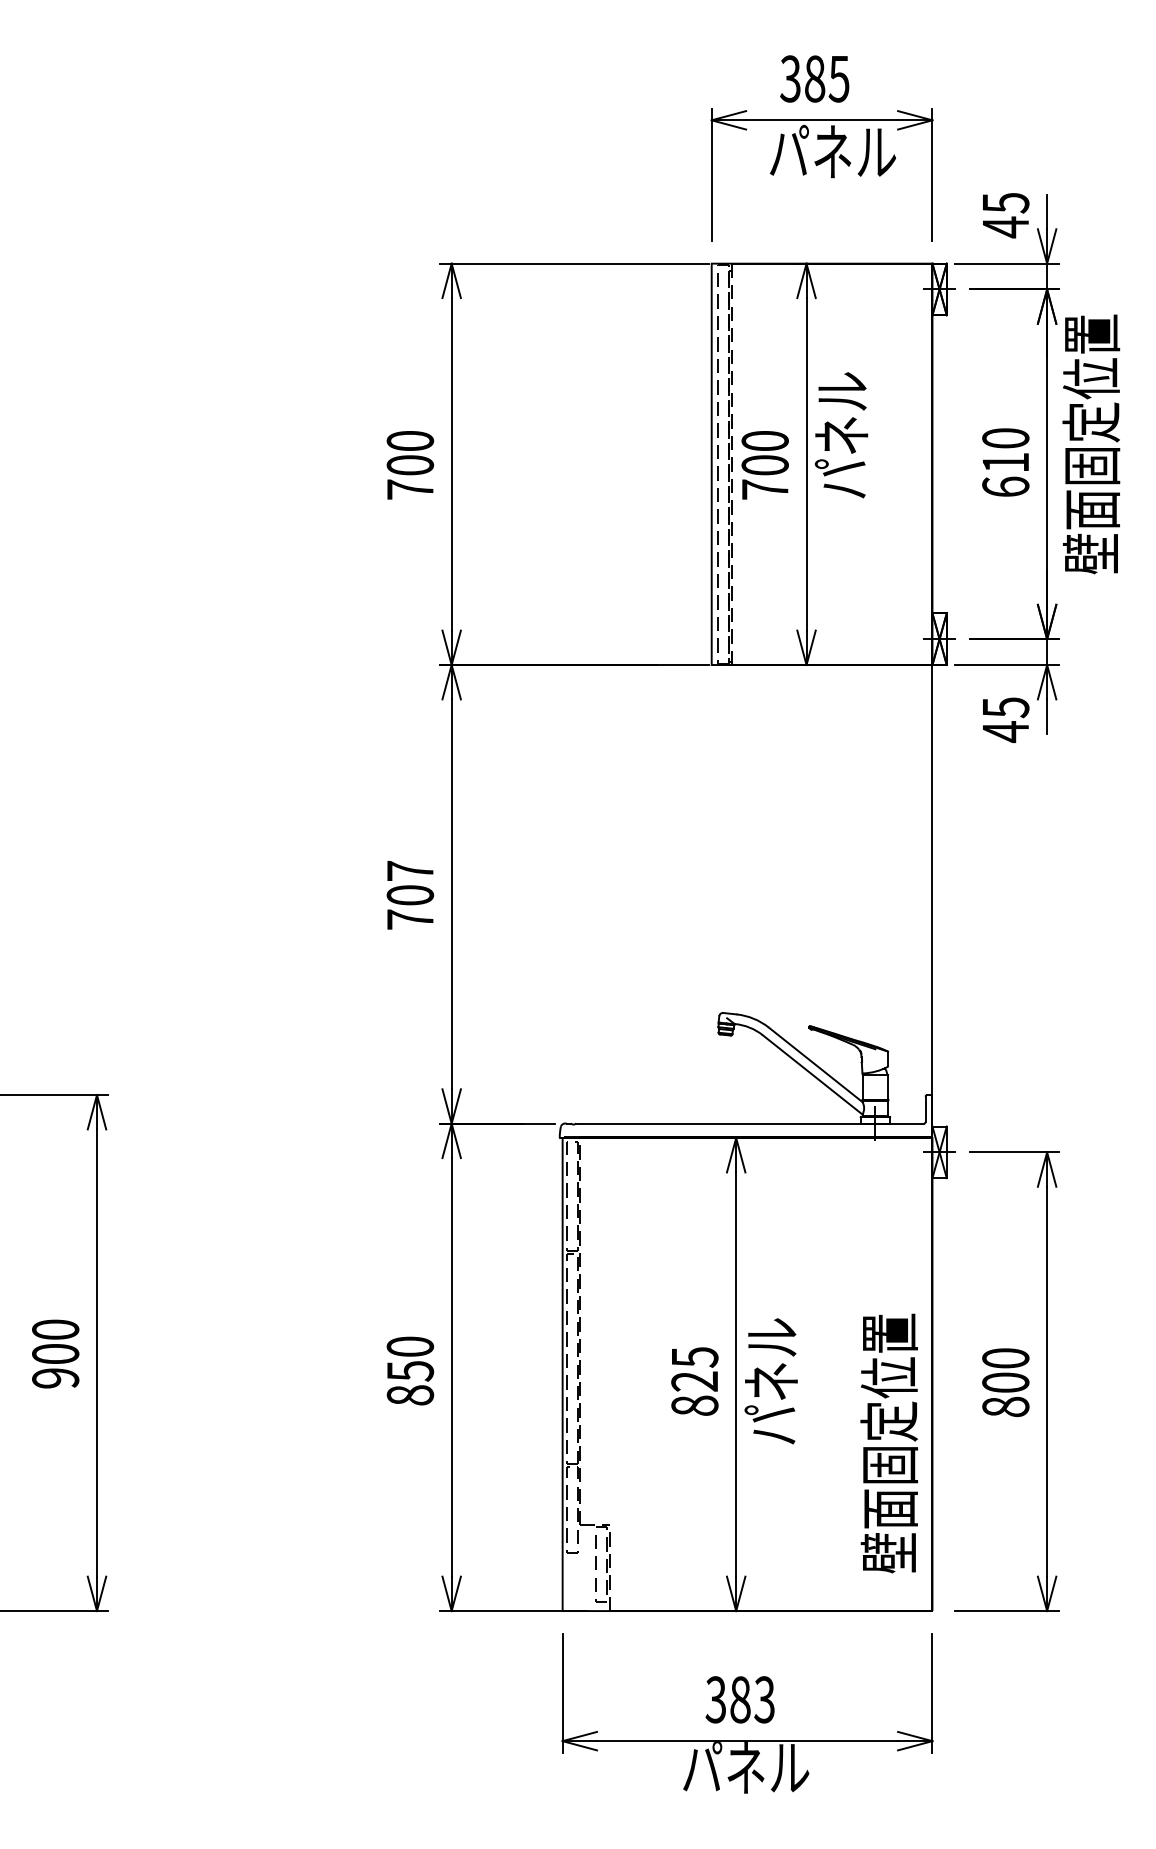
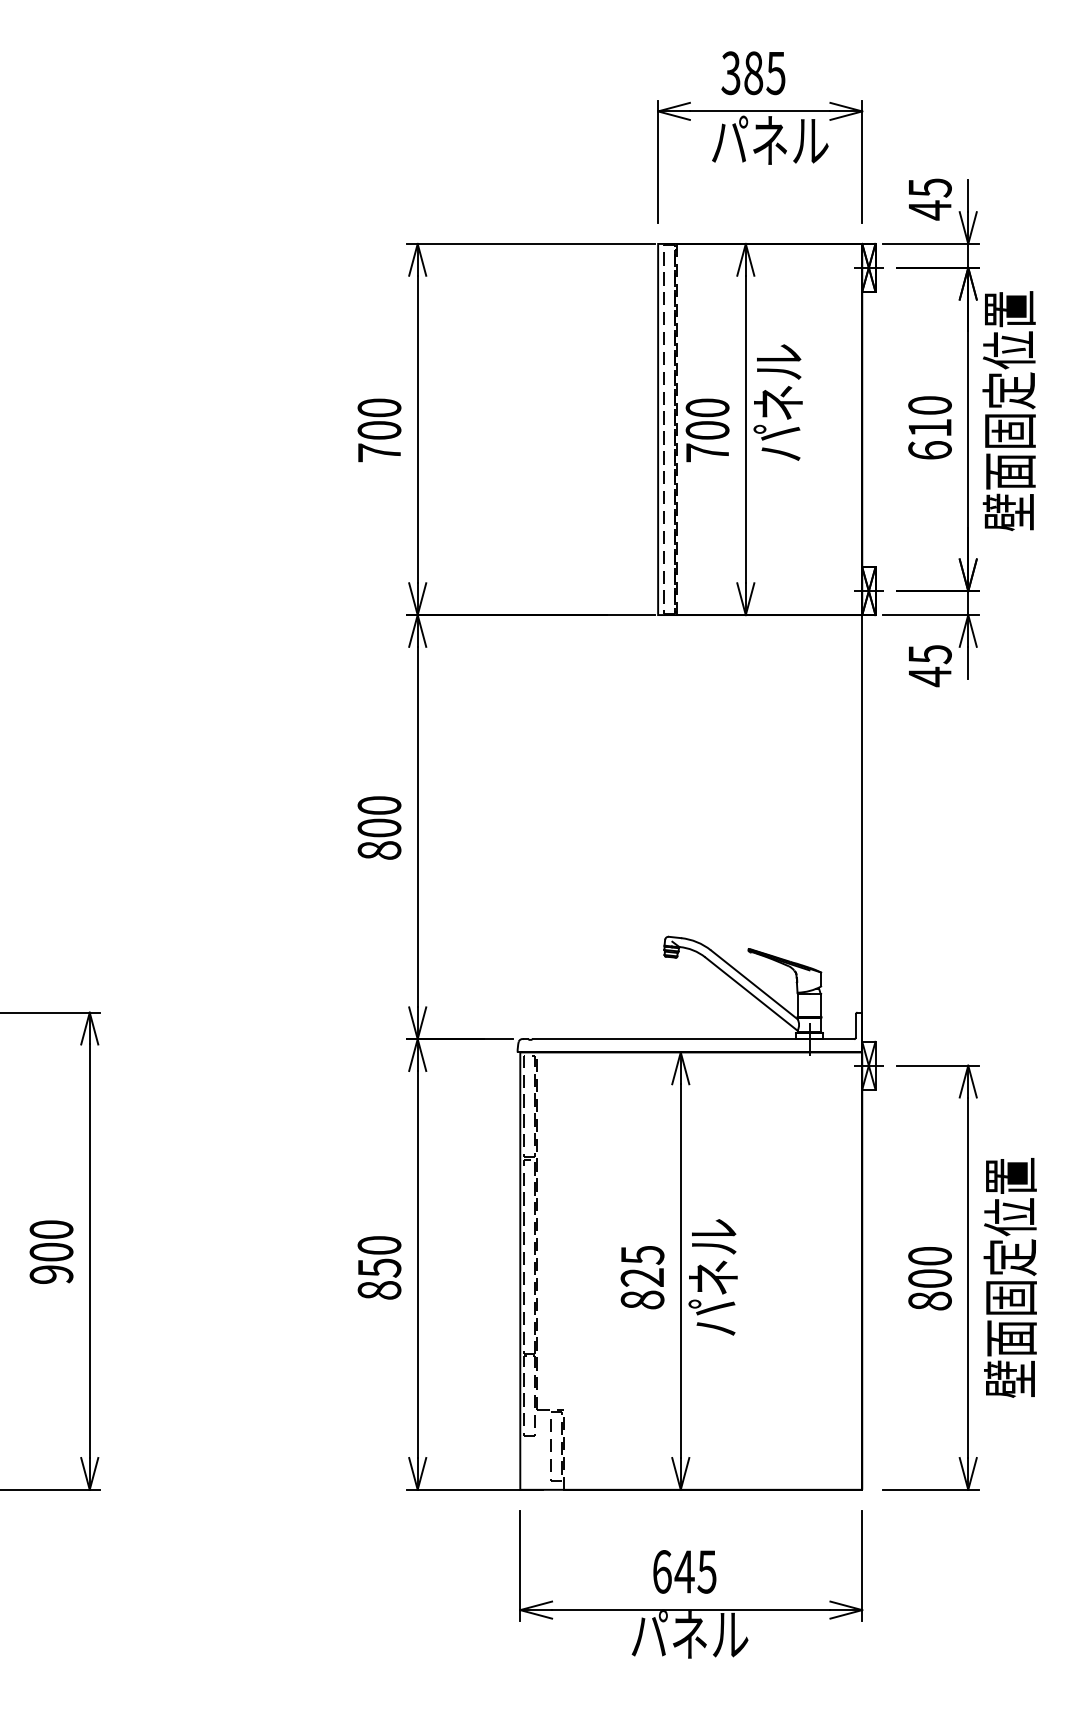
text: (410, 894) -> (379, 827), 707 -> 800
text: (888, 1443) -> (1009, 1277), moved
text: (740, 1699) -> (684, 1571), 383 -> 645

